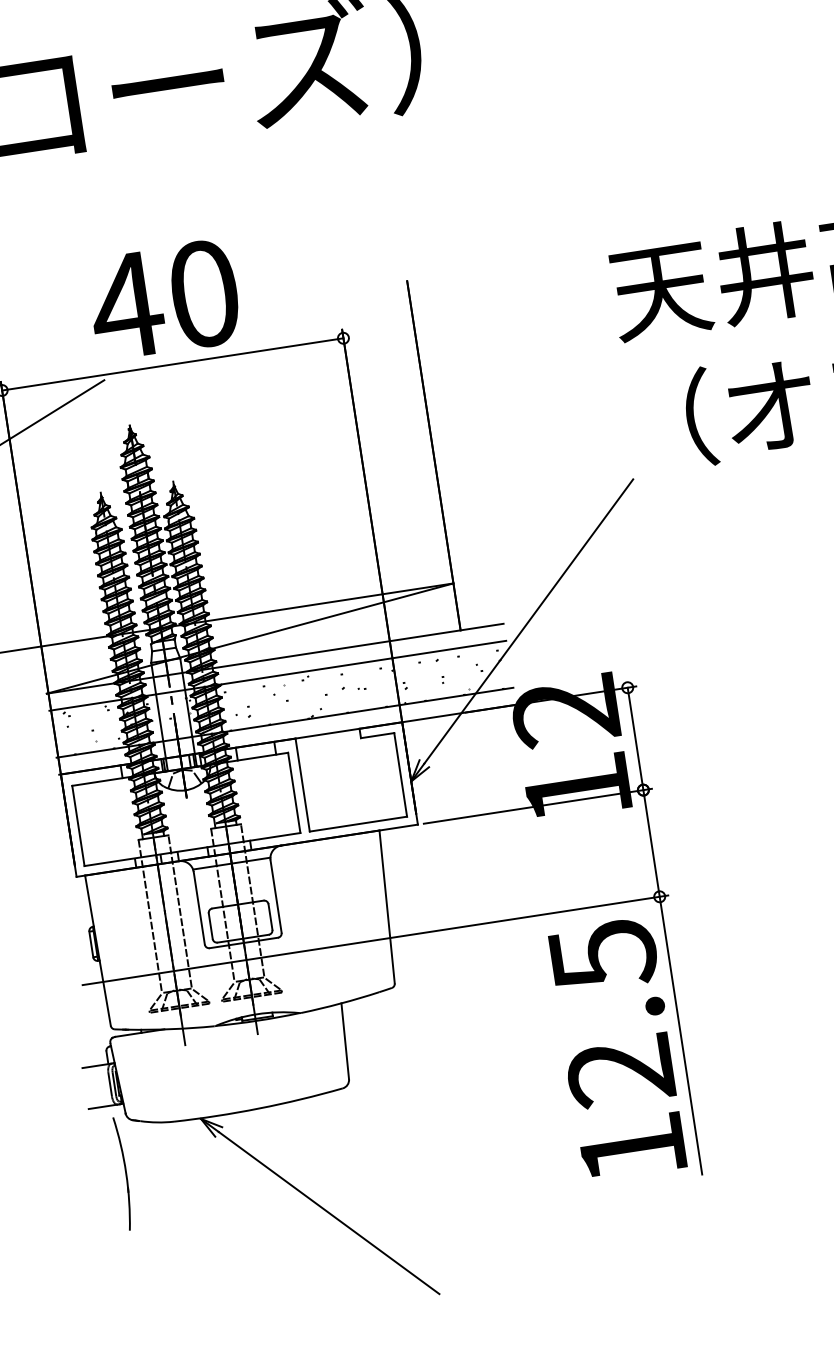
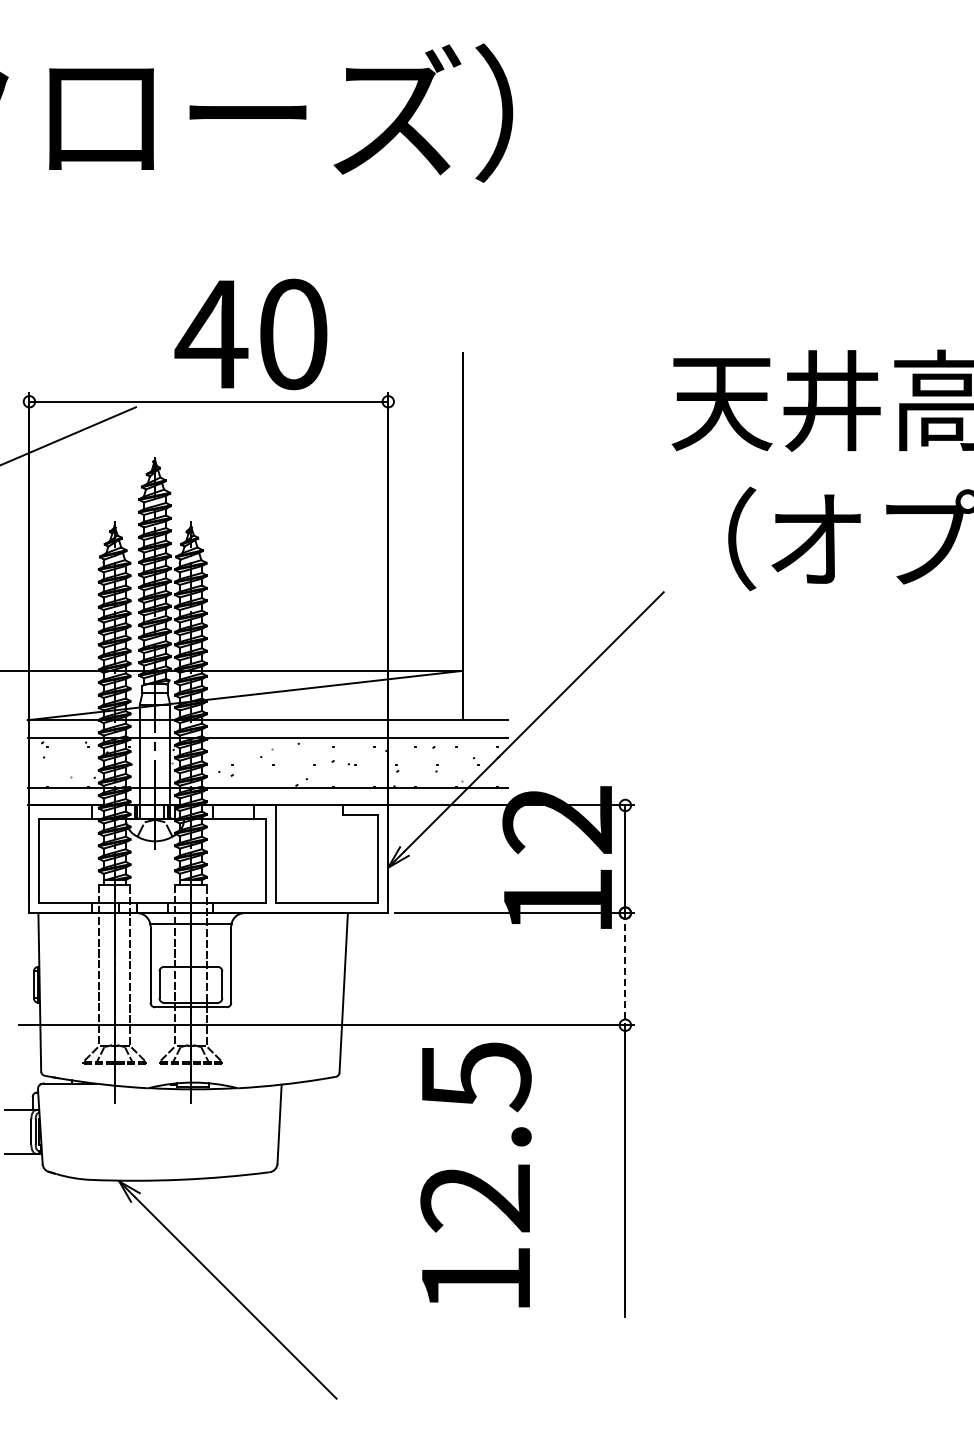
text: (163, 300) -> (250, 334), moved
line: (651, 843) -> (625, 969), solid -> dashed
text: (616, 1048) -> (475, 1174), moved
part: (123, 1173) -> (30, 1225), removed

